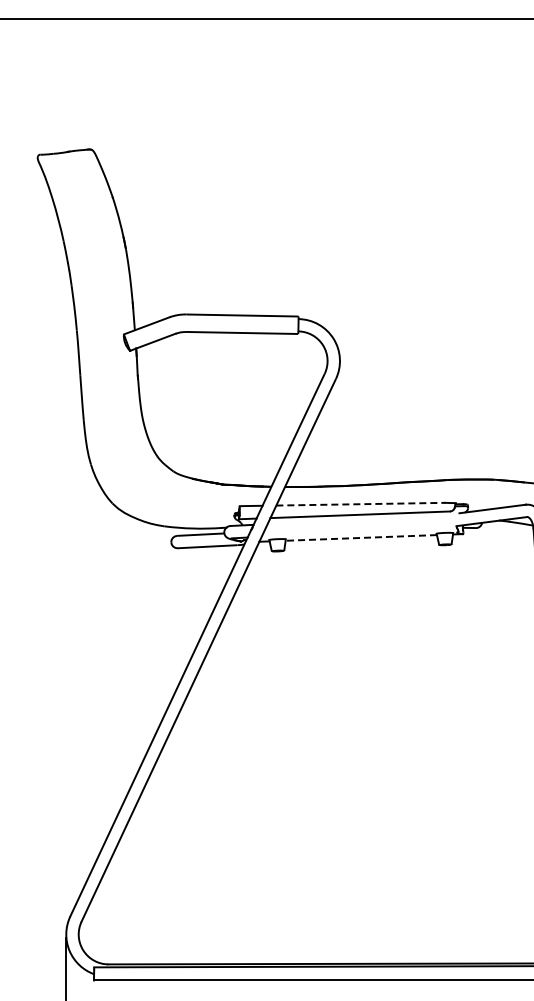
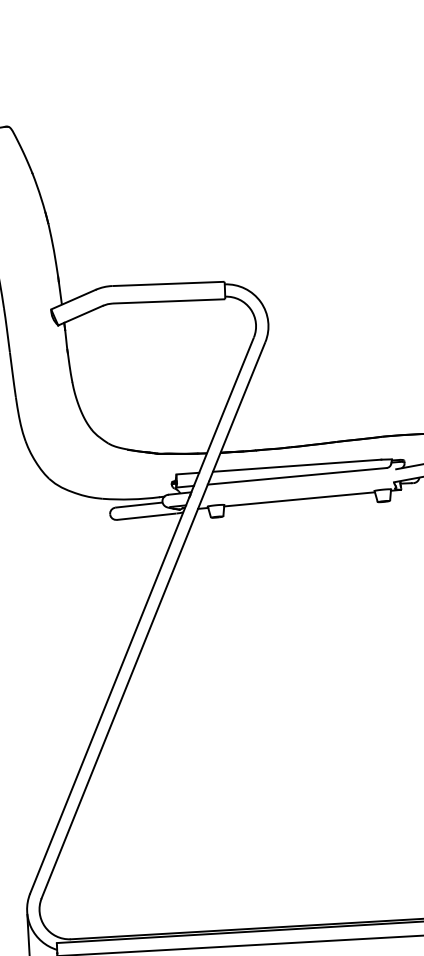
line: (361, 504) -> (297, 465), dashed -> solid
line: (361, 537) -> (299, 498), dashed -> solid

